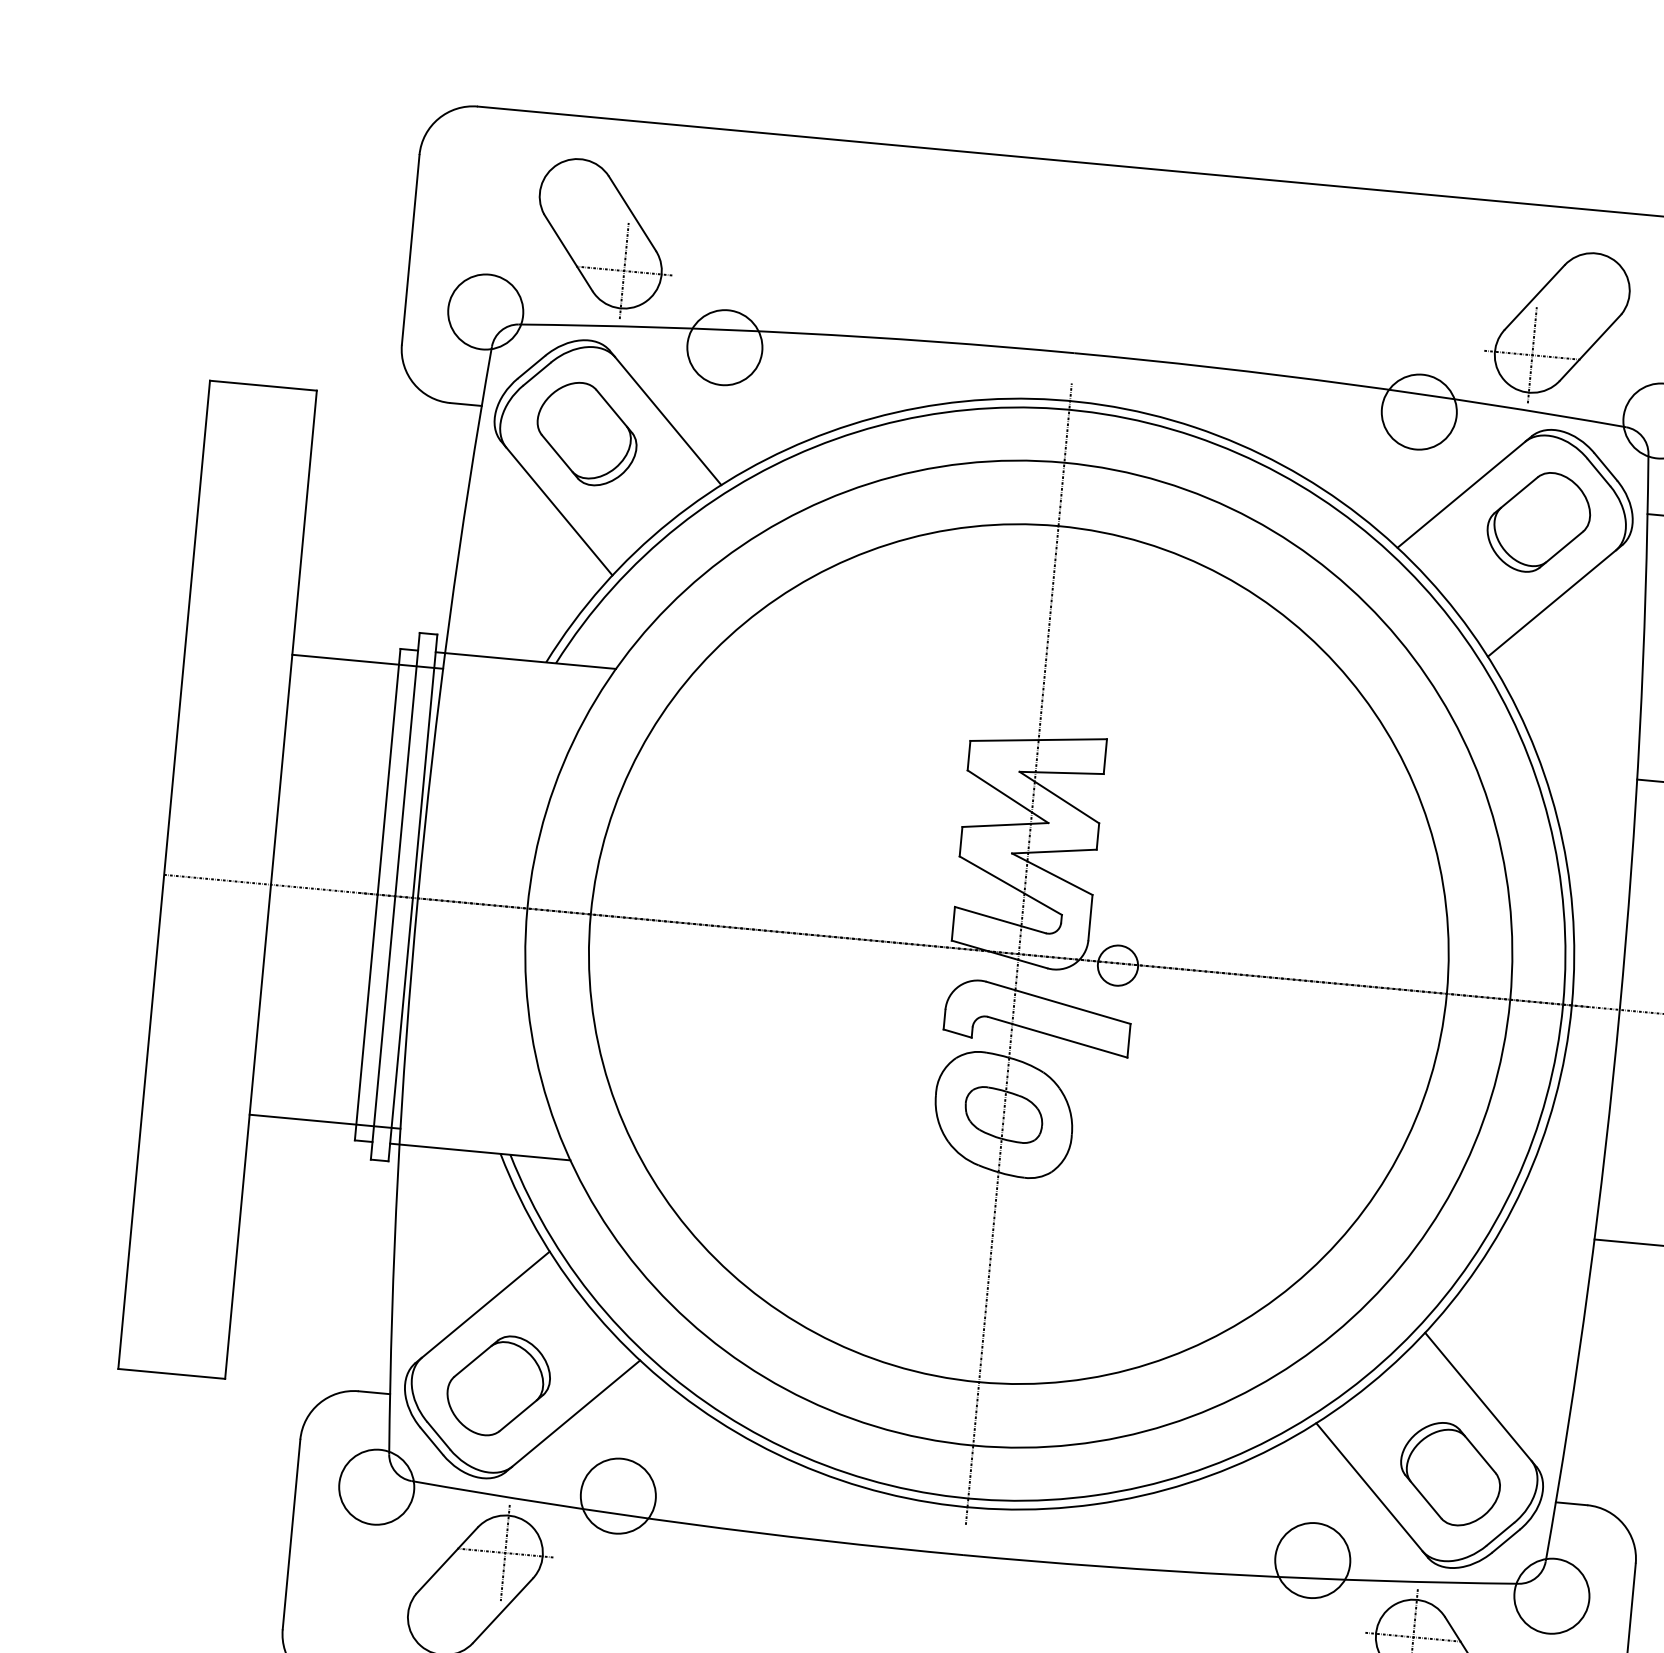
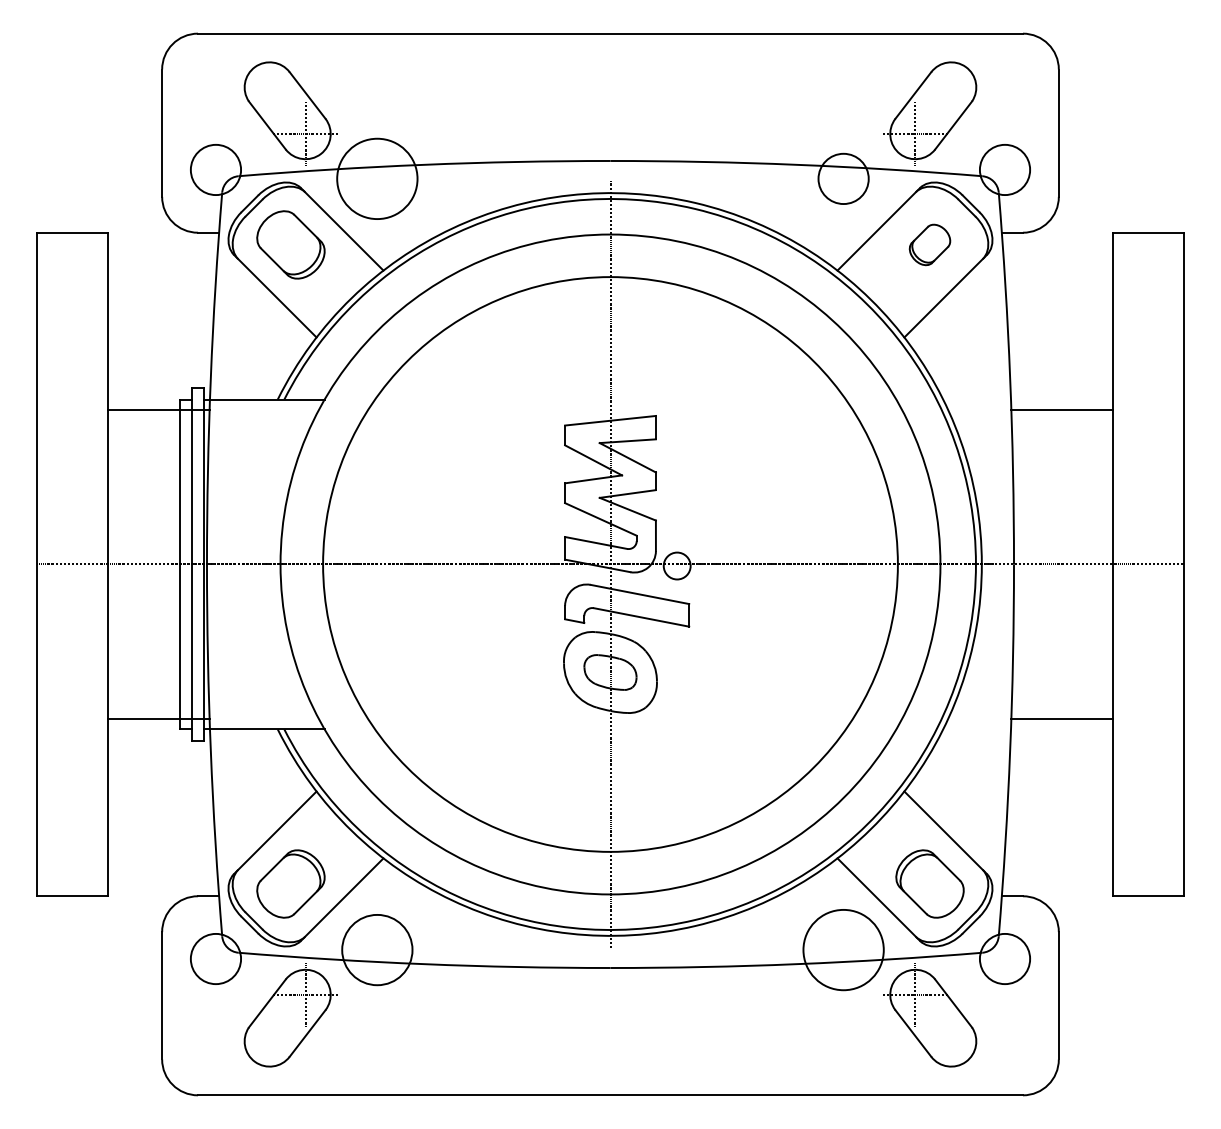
circle: (725, 347) -> (377, 178), size x1.6
part: (1538, 521) -> (929, 244), size x0.6
circle: (618, 1495) -> (377, 949), size x1.4
circle: (1312, 1559) -> (843, 949), size x1.6

